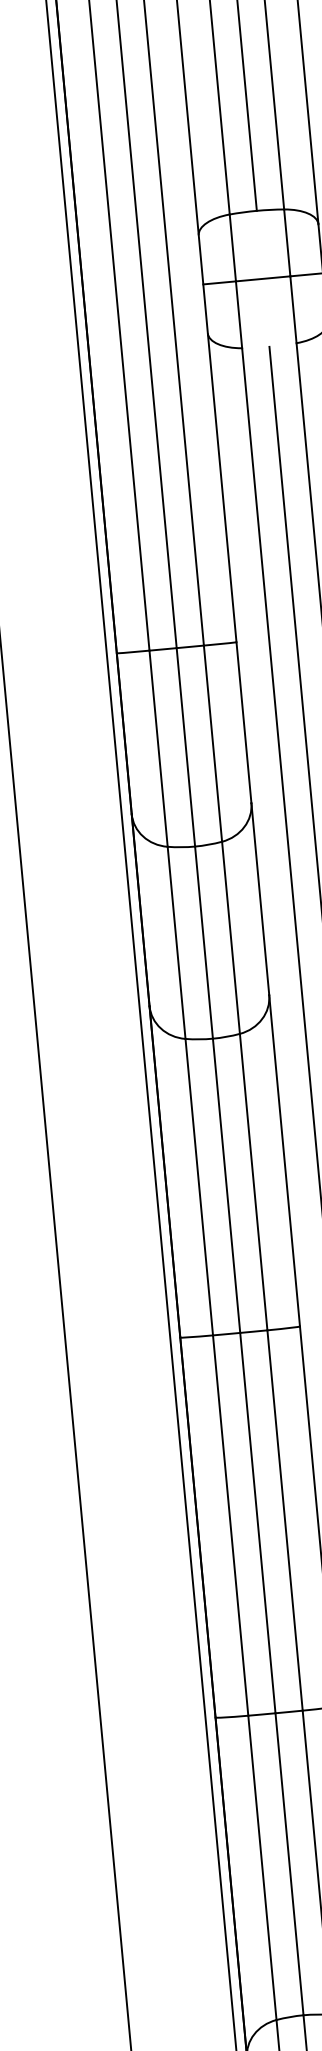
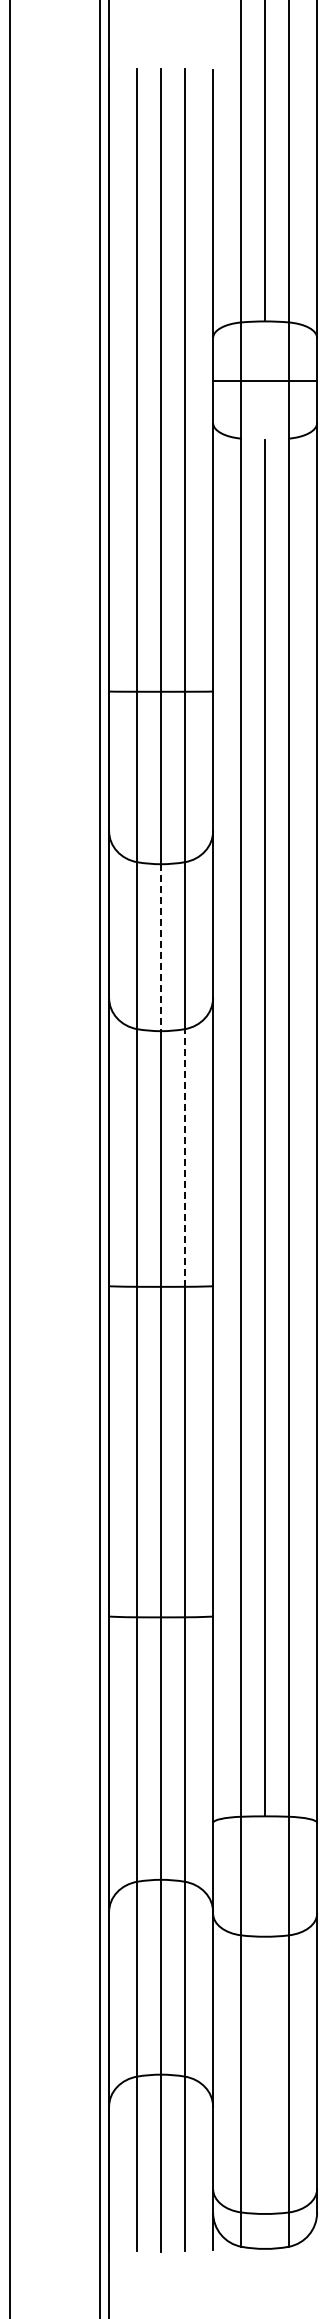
line: (204, 943) -> (161, 948), solid -> dashed
line: (253, 1182) -> (184, 1158), solid -> dashed

